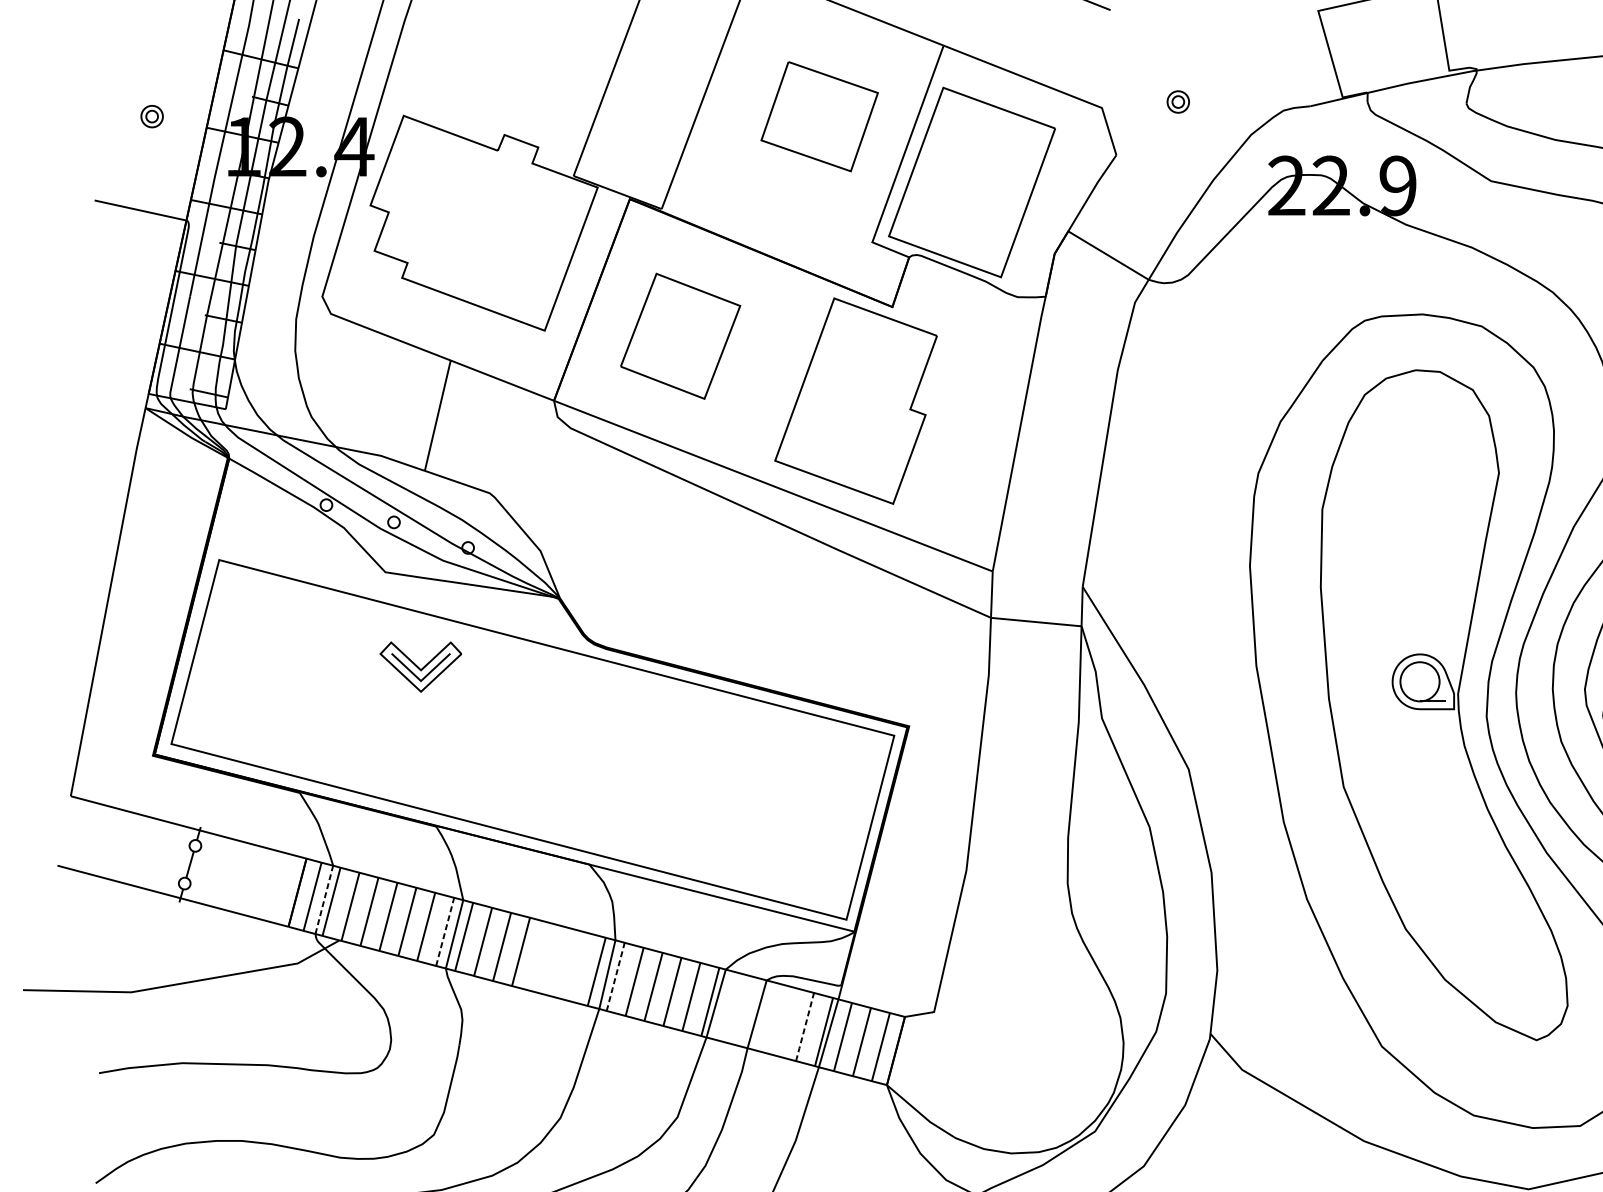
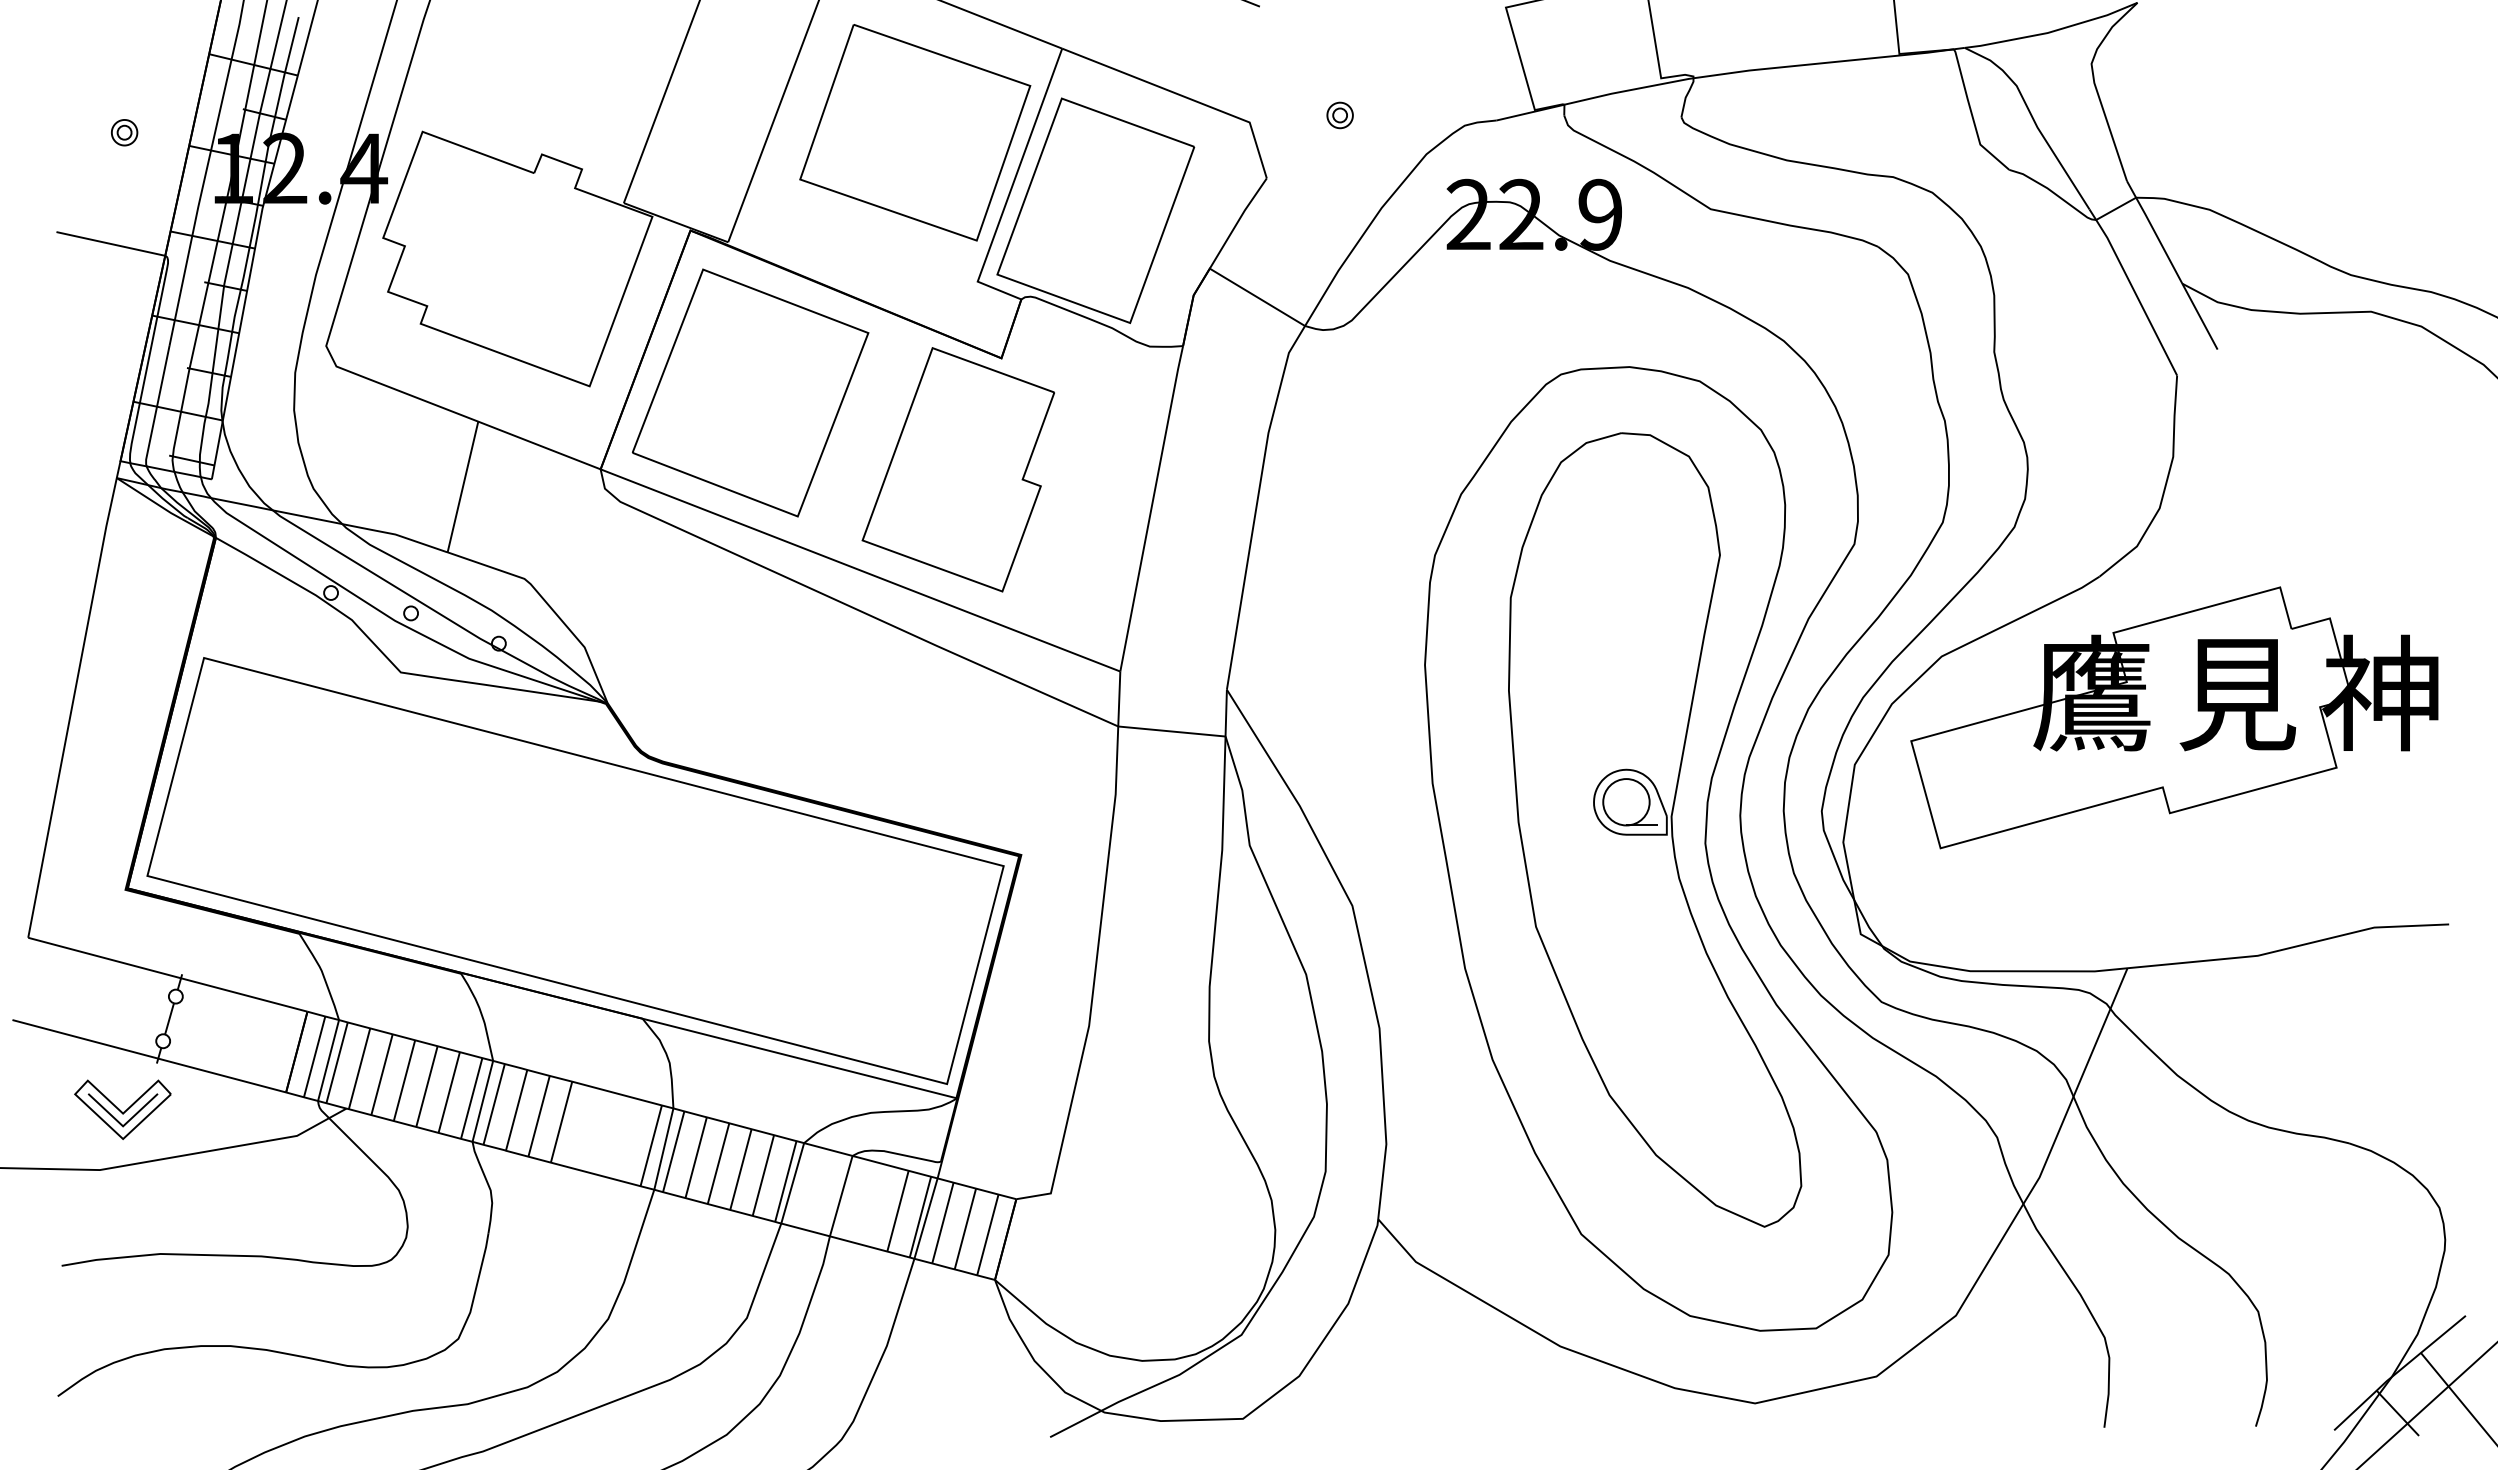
part: (819, 116) -> (915, 132), size x1.67
part: (680, 335) -> (750, 392), size x1.67
part: (420, 666) -> (122, 1109), moved
line: (324, 899) -> (328, 1060), dashed -> solid
line: (445, 931) -> (471, 1098), dashed -> solid
line: (615, 976) -> (673, 1151), dashed -> solid
line: (804, 1027) -> (897, 1211), dashed -> solid

